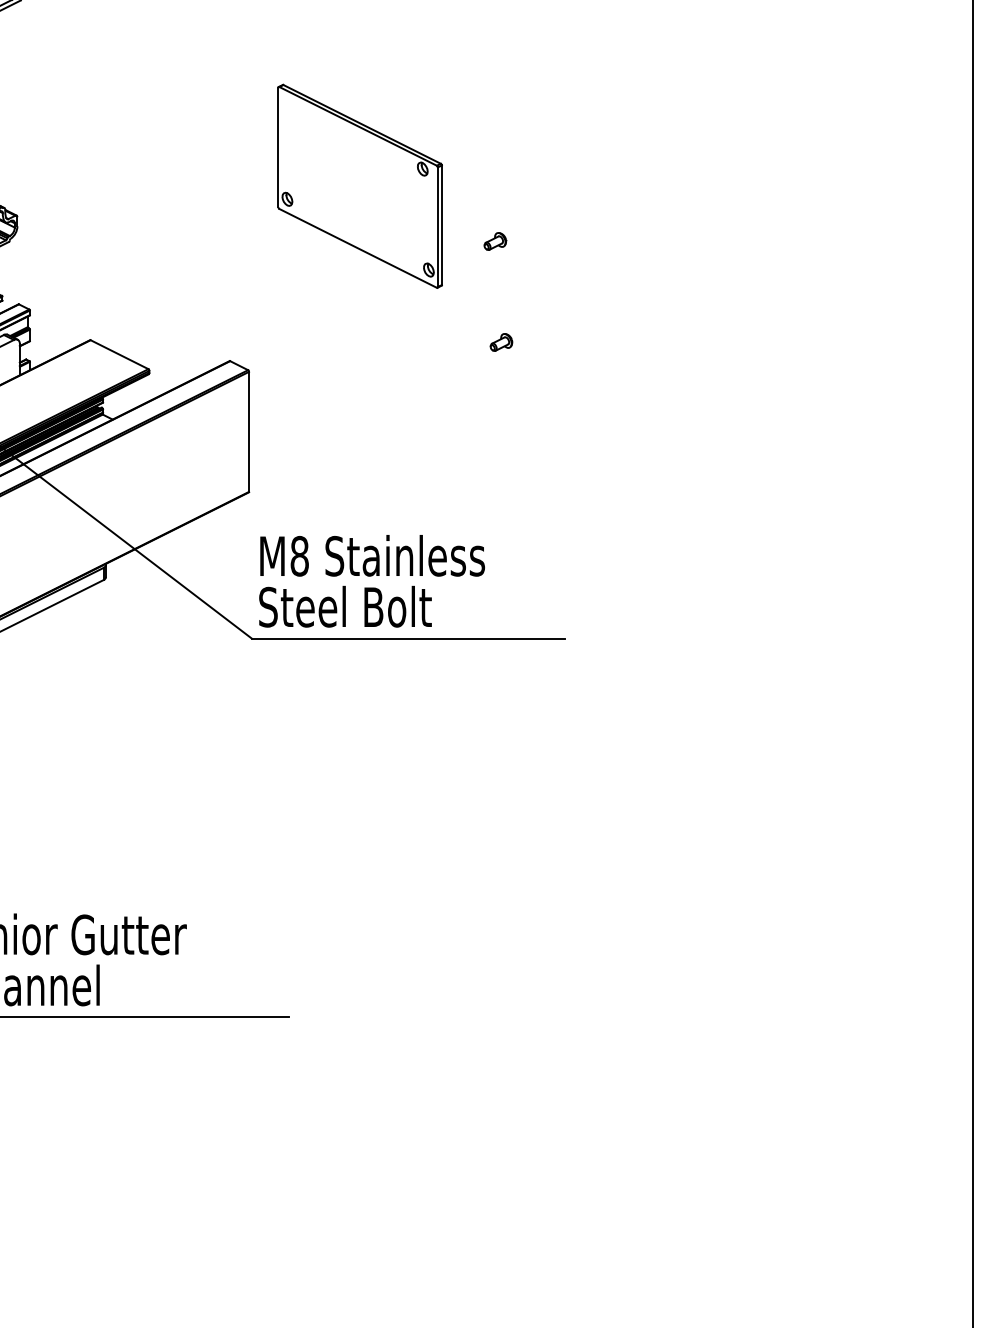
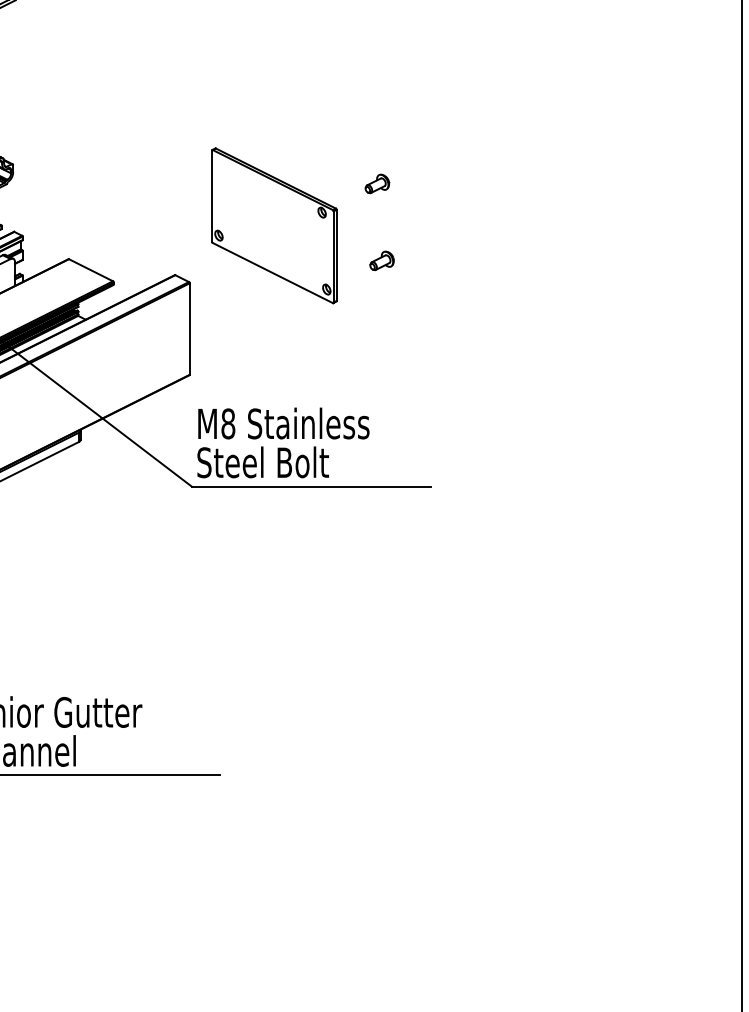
part: (359, 185) -> (273, 225), moved
part: (495, 241) -> (377, 183), size x1.43
part: (501, 342) -> (382, 260), size x1.43

